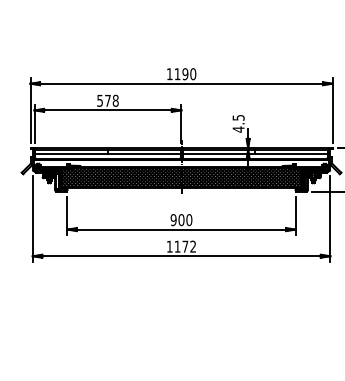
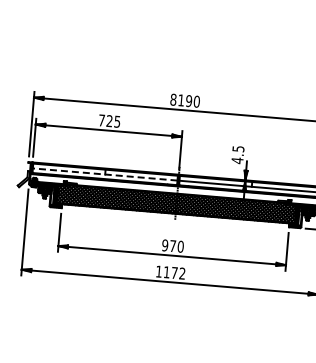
text: (169, 74) -> (173, 100), 1190 -> 8190
text: (107, 100) -> (109, 120), 578 -> 725
line: (107, 154) -> (104, 174), solid -> dashed
text: (181, 220) -> (172, 246), 900 -> 970

